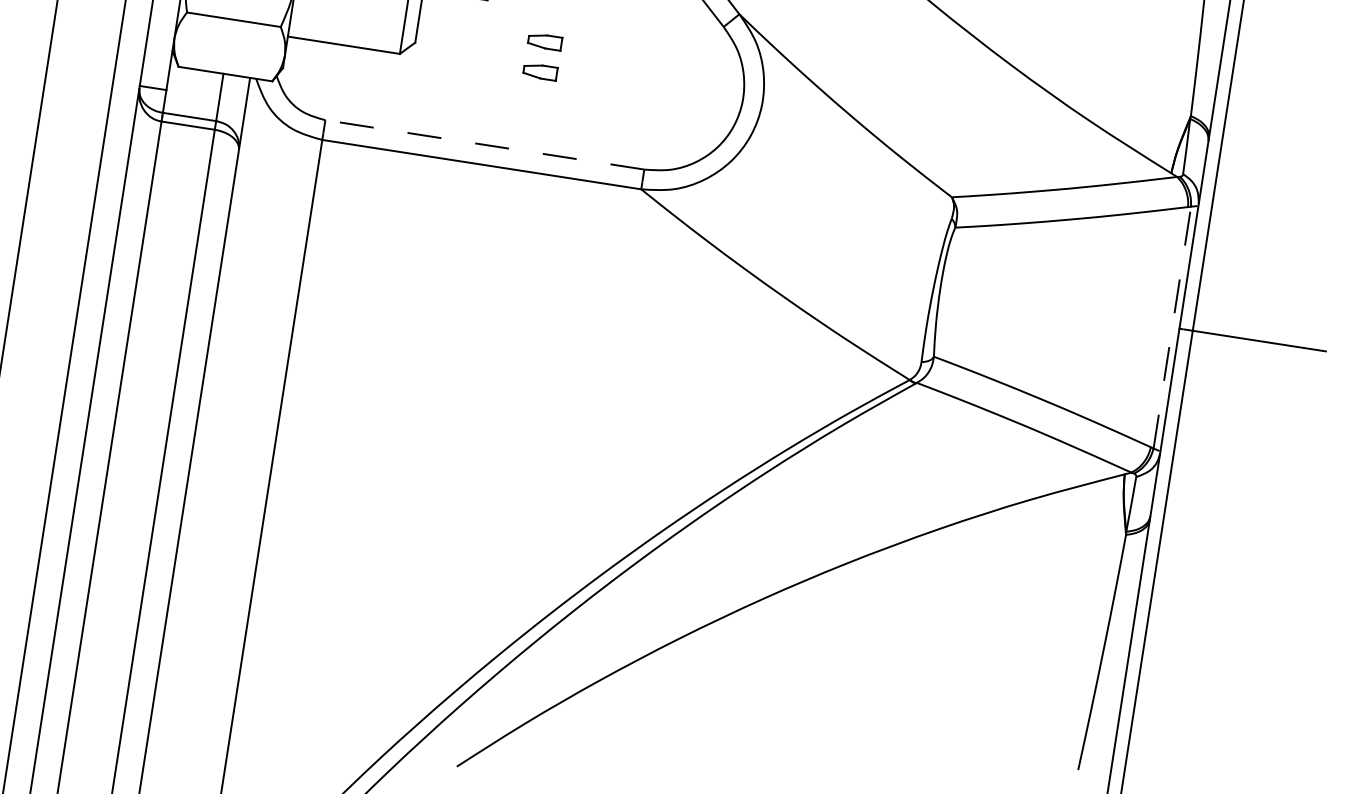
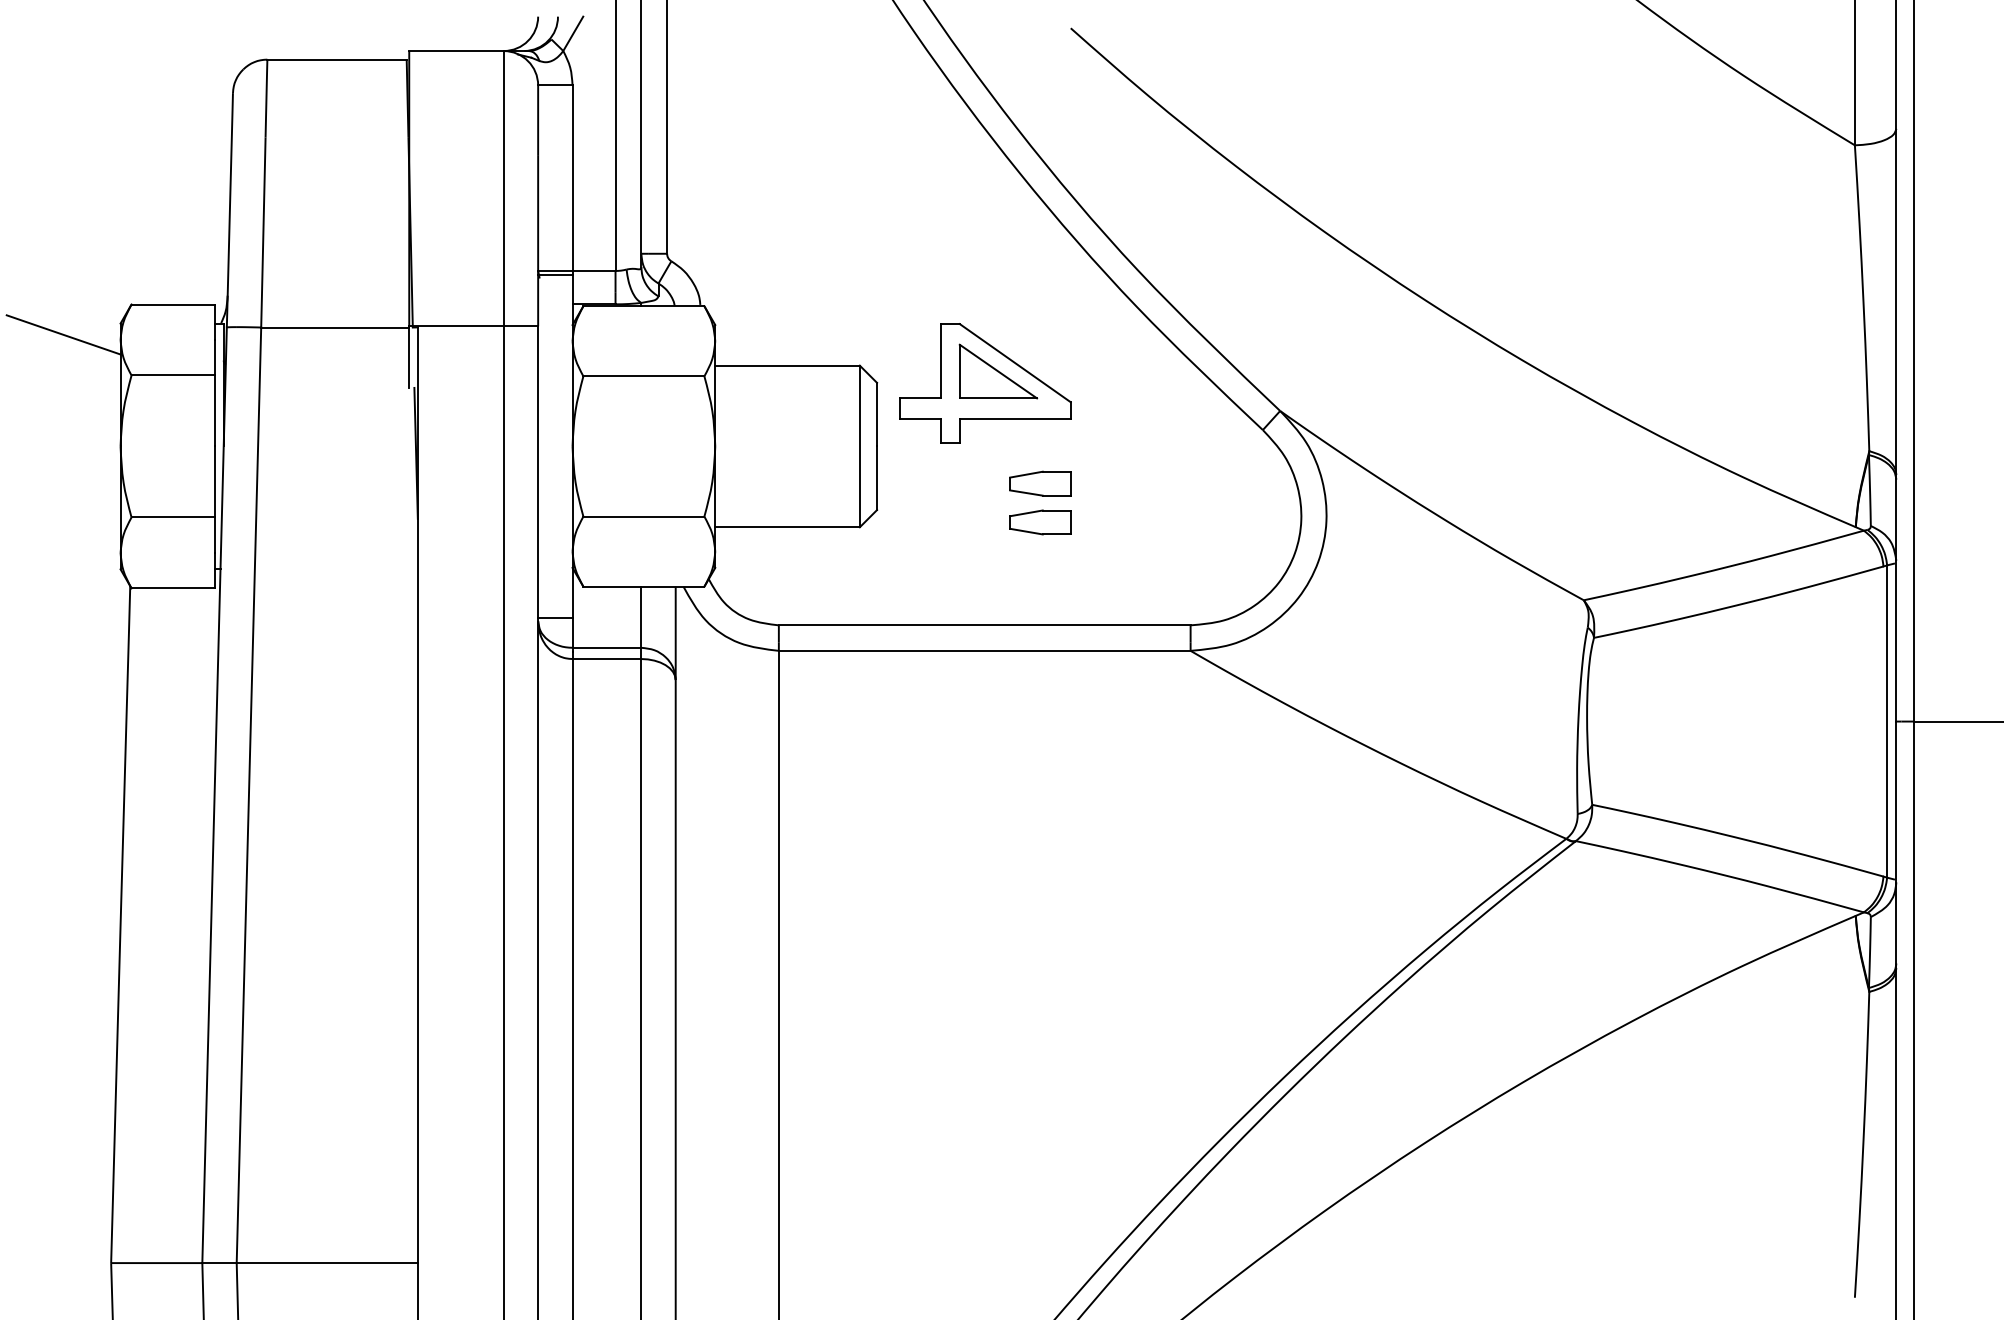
part: (545, 41) -> (1040, 483), size x1.43
part: (540, 71) -> (1040, 522), size x1.43
line: (484, 144) -> (984, 625), dashed -> solid
line: (1172, 327) -> (1887, 721), dashed -> solid

